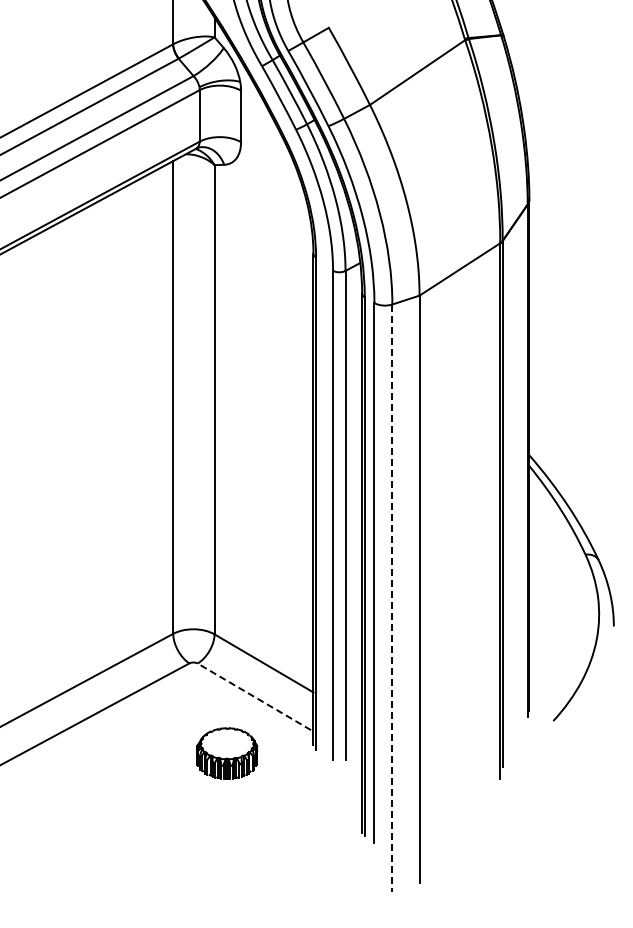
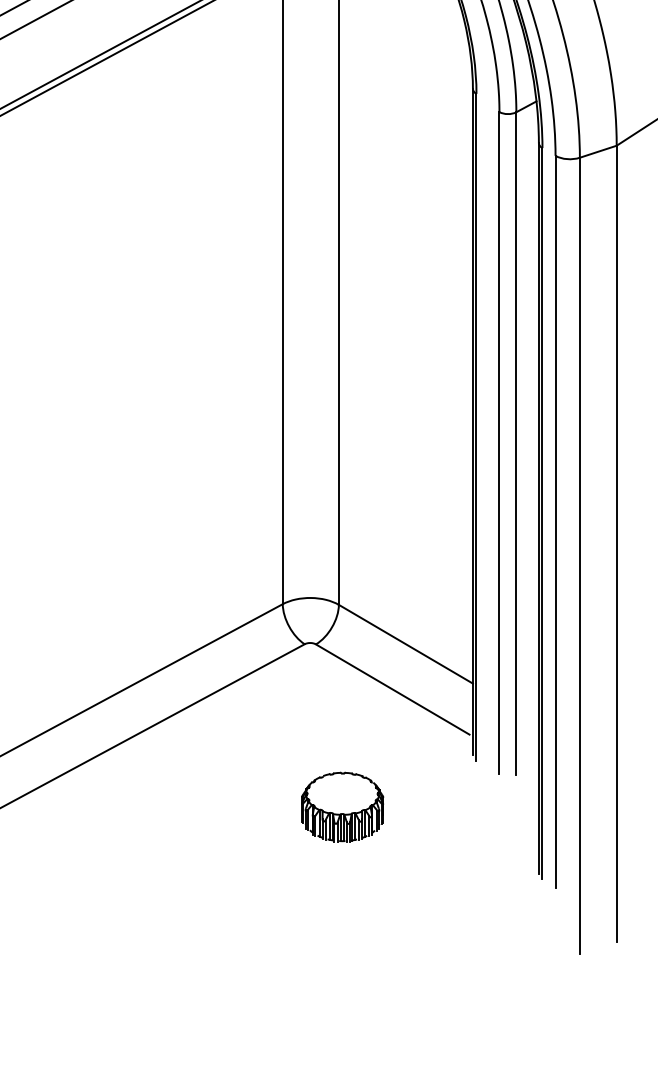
line: (392, 598) -> (580, 556), dashed -> solid
line: (254, 696) -> (392, 689), dashed -> solid
part: (227, 753) -> (342, 807), moved

